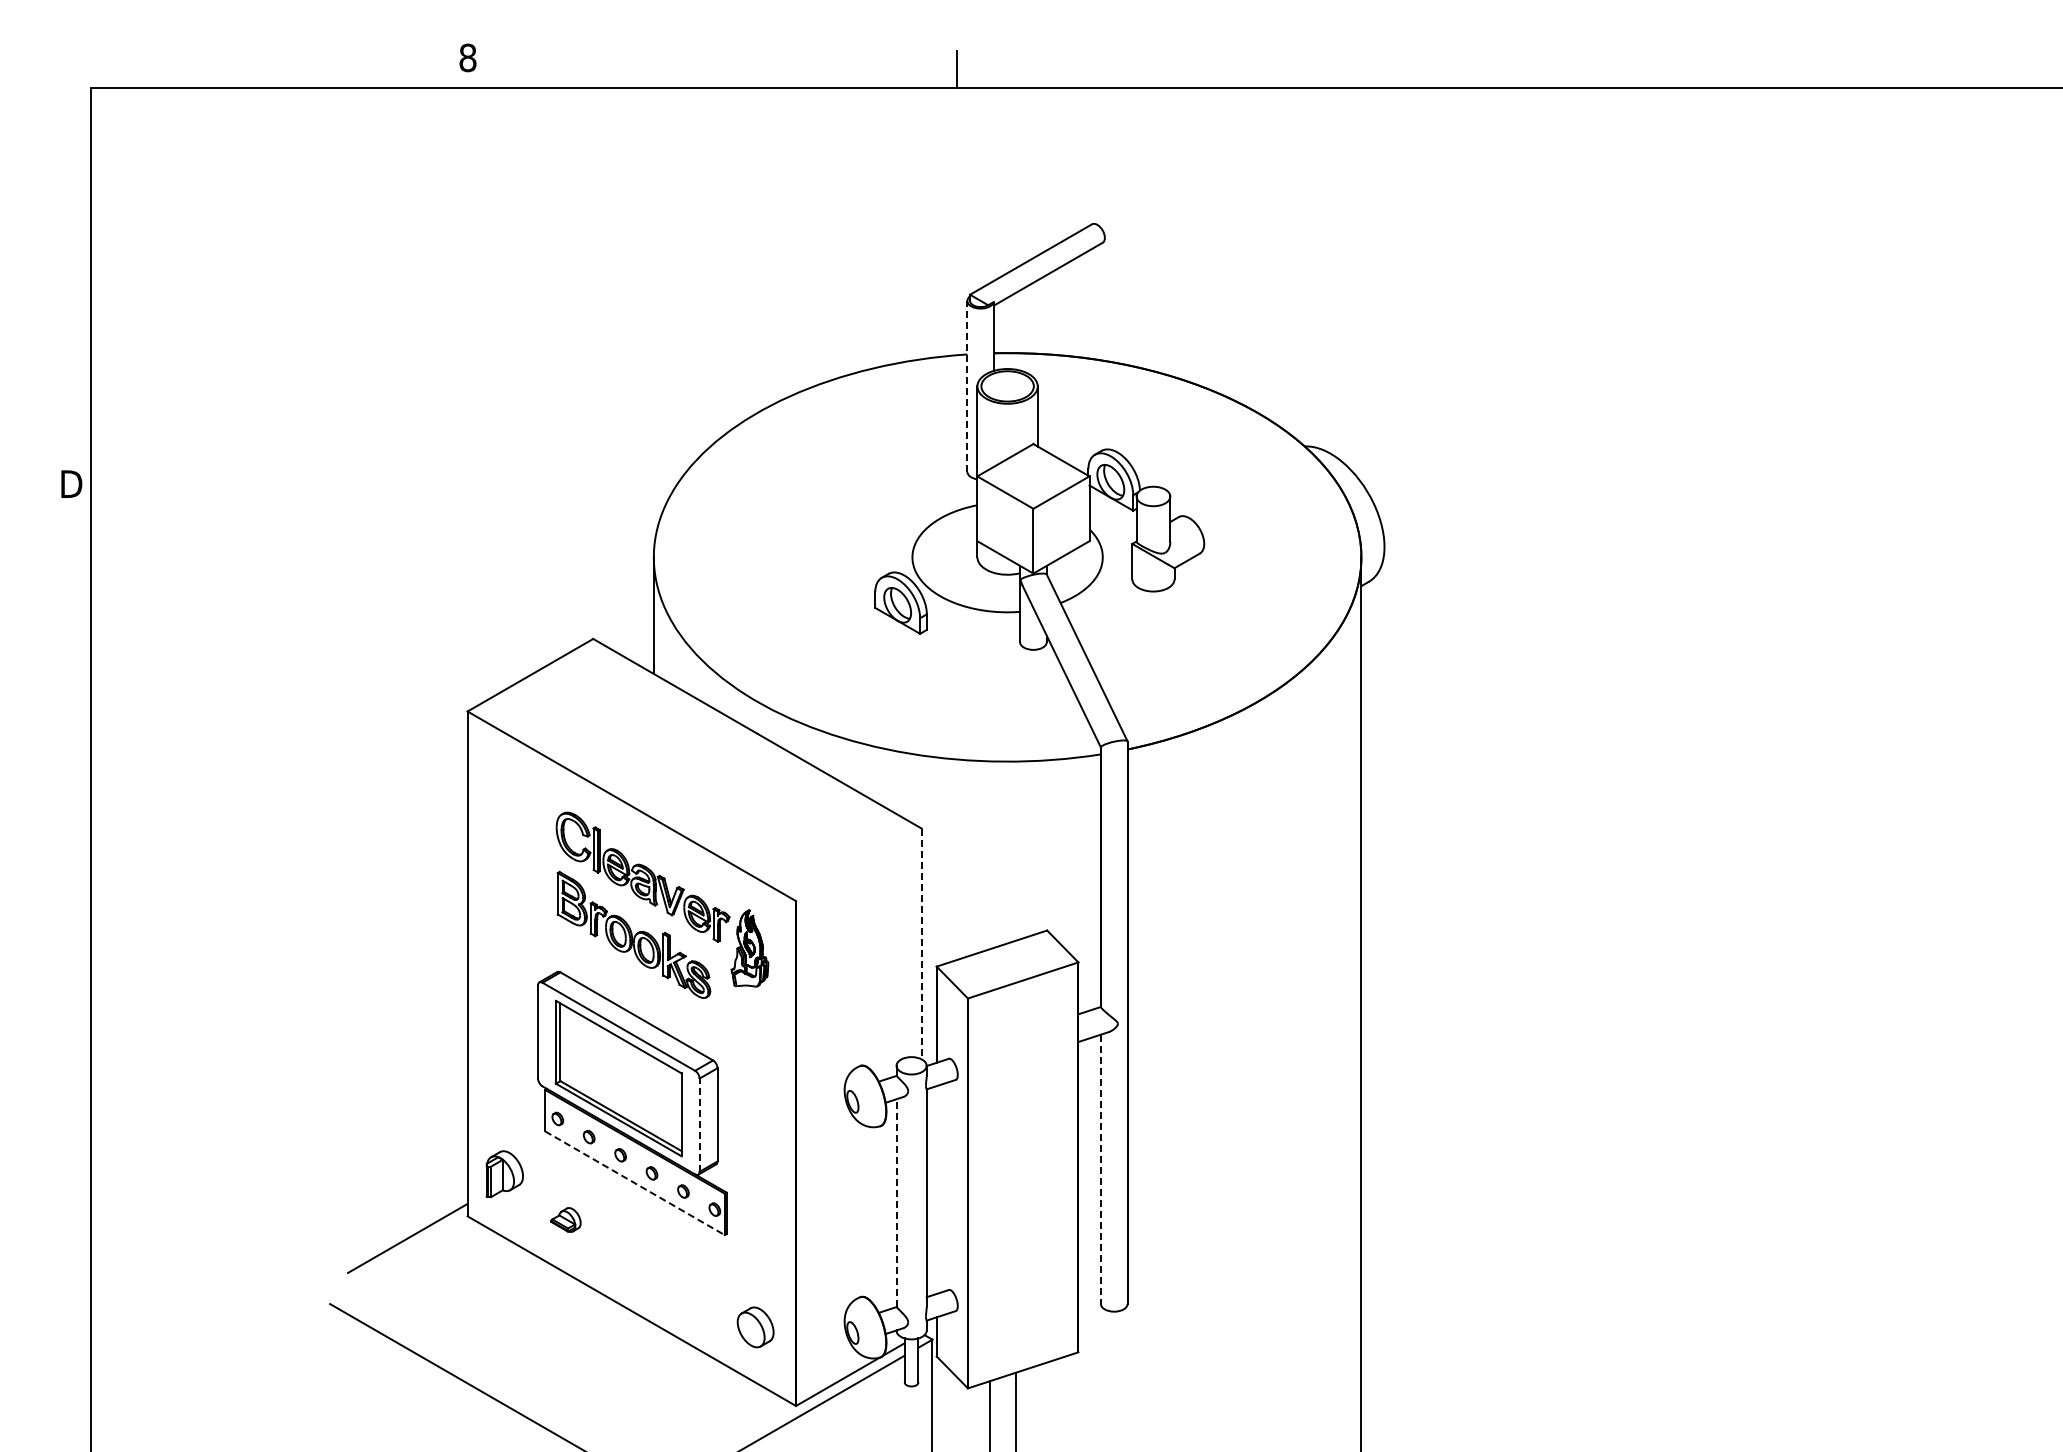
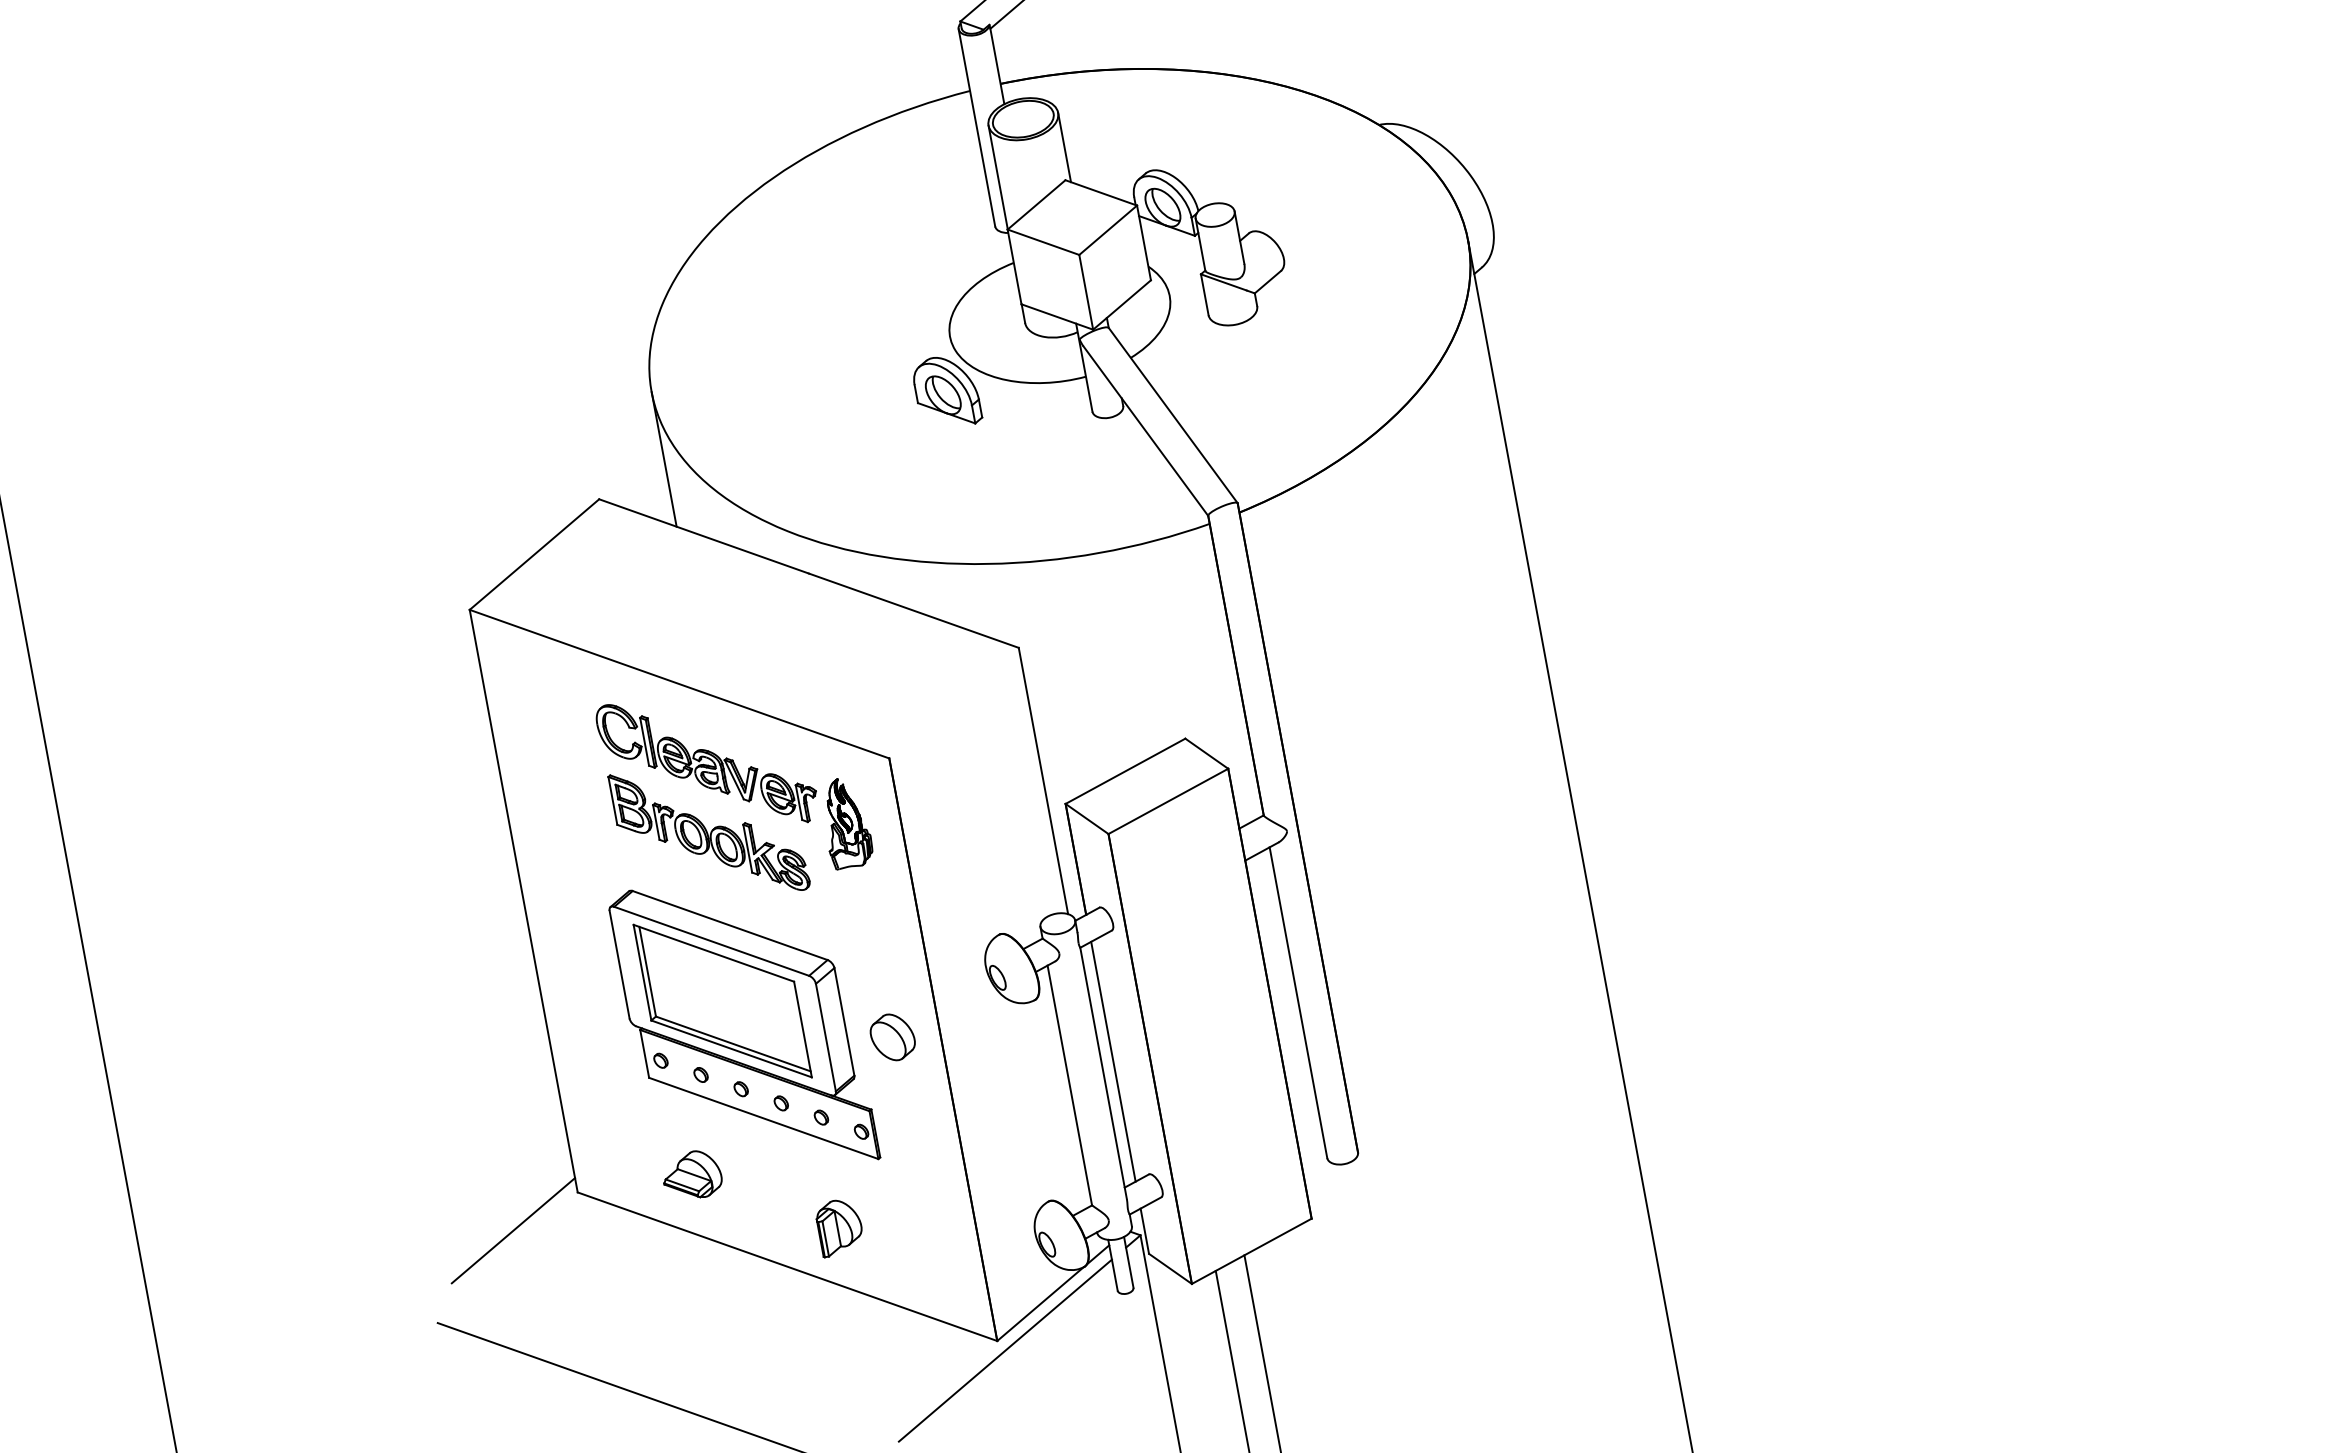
line: (967, 385) -> (976, 126), dashed -> solid
line: (921, 944) -> (1043, 781), dashed -> solid
line: (699, 1125) -> (825, 1038), dashed -> solid
line: (1100, 1169) -> (1298, 1003), dashed -> solid
part: (504, 1174) -> (839, 1227), moved
line: (634, 1183) -> (763, 1118), dashed -> solid
line: (936, 1189) -> (1113, 1061), added
line: (896, 1203) -> (1069, 1085), dashed -> solid
part: (565, 1219) -> (691, 1175), size x1.67
part: (755, 1327) -> (892, 1037), moved

